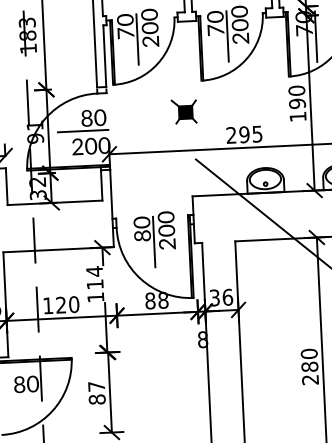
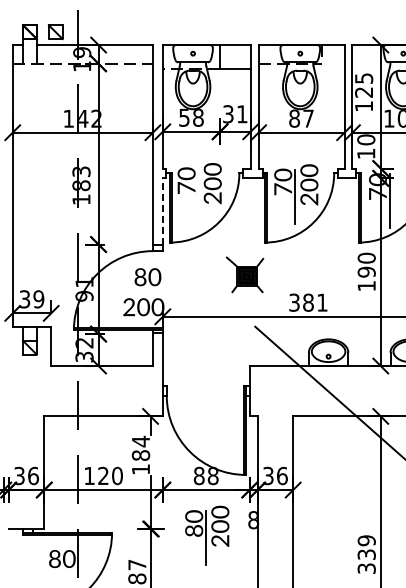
line: (137, 39) -> (198, 195), removed
line: (104, 55) -> (162, 210), solid -> dashed
part: (184, 111) -> (245, 274), size x1.4
line: (82, 131) -> (135, 290), removed
text: (244, 134) -> (308, 302), 295 -> 381
part: (155, 239) -> (207, 535), moved
text: (94, 284) -> (140, 455), 114 -> 184
text: (309, 366) -> (366, 554), 280 -> 339

